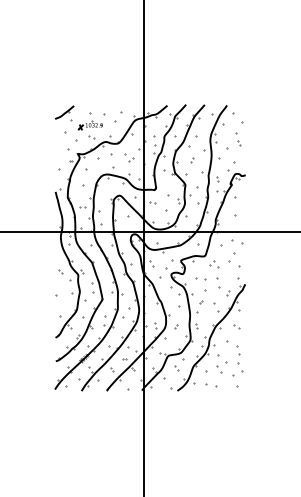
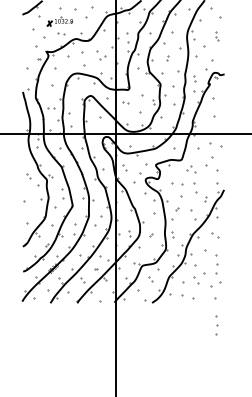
part: (238, 139) -> (216, 36), size x0.6
part: (238, 411) -> (216, 324), added

